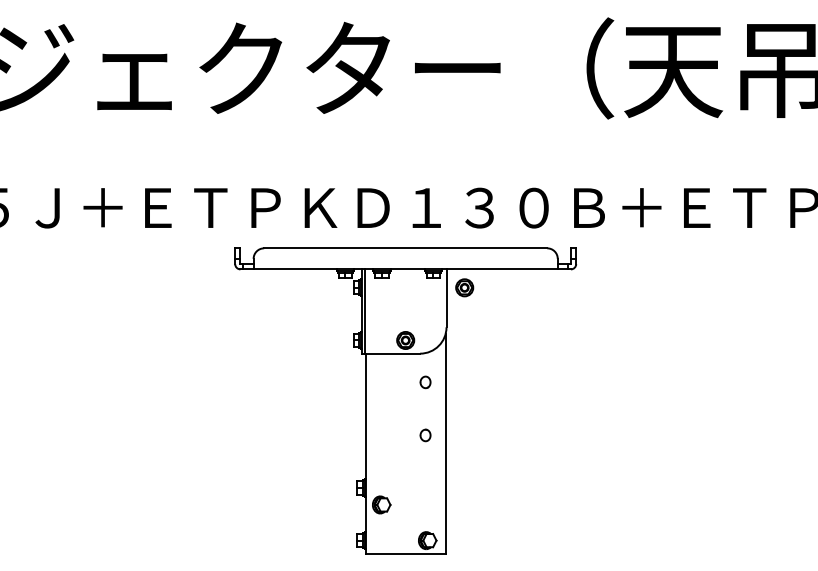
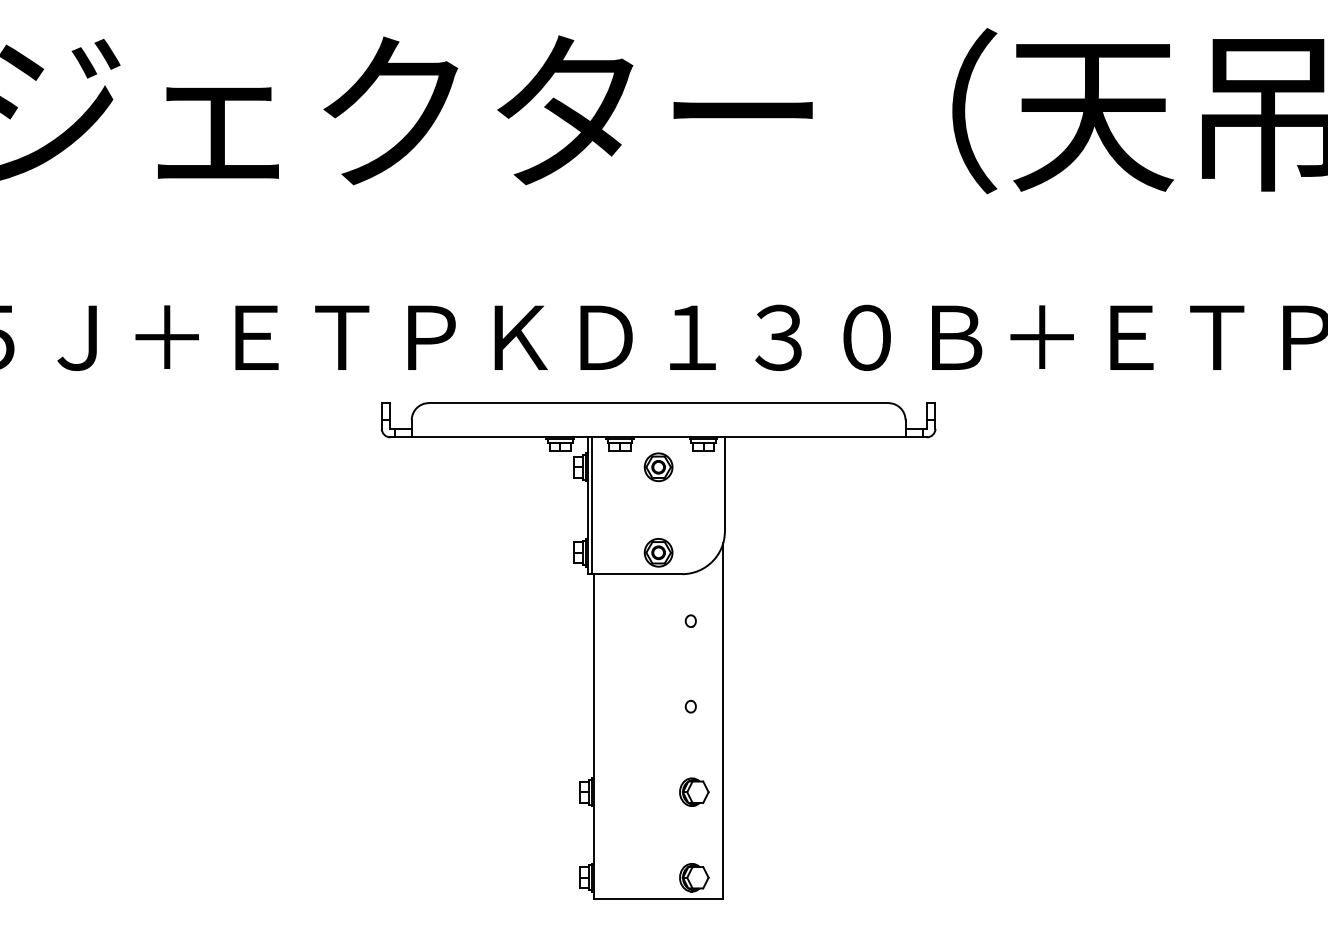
part: (464, 287) -> (658, 466), moved
part: (425, 382) -> (690, 620), size x0.62
part: (425, 434) -> (690, 705), size x0.62
part: (381, 504) -> (694, 791), moved

